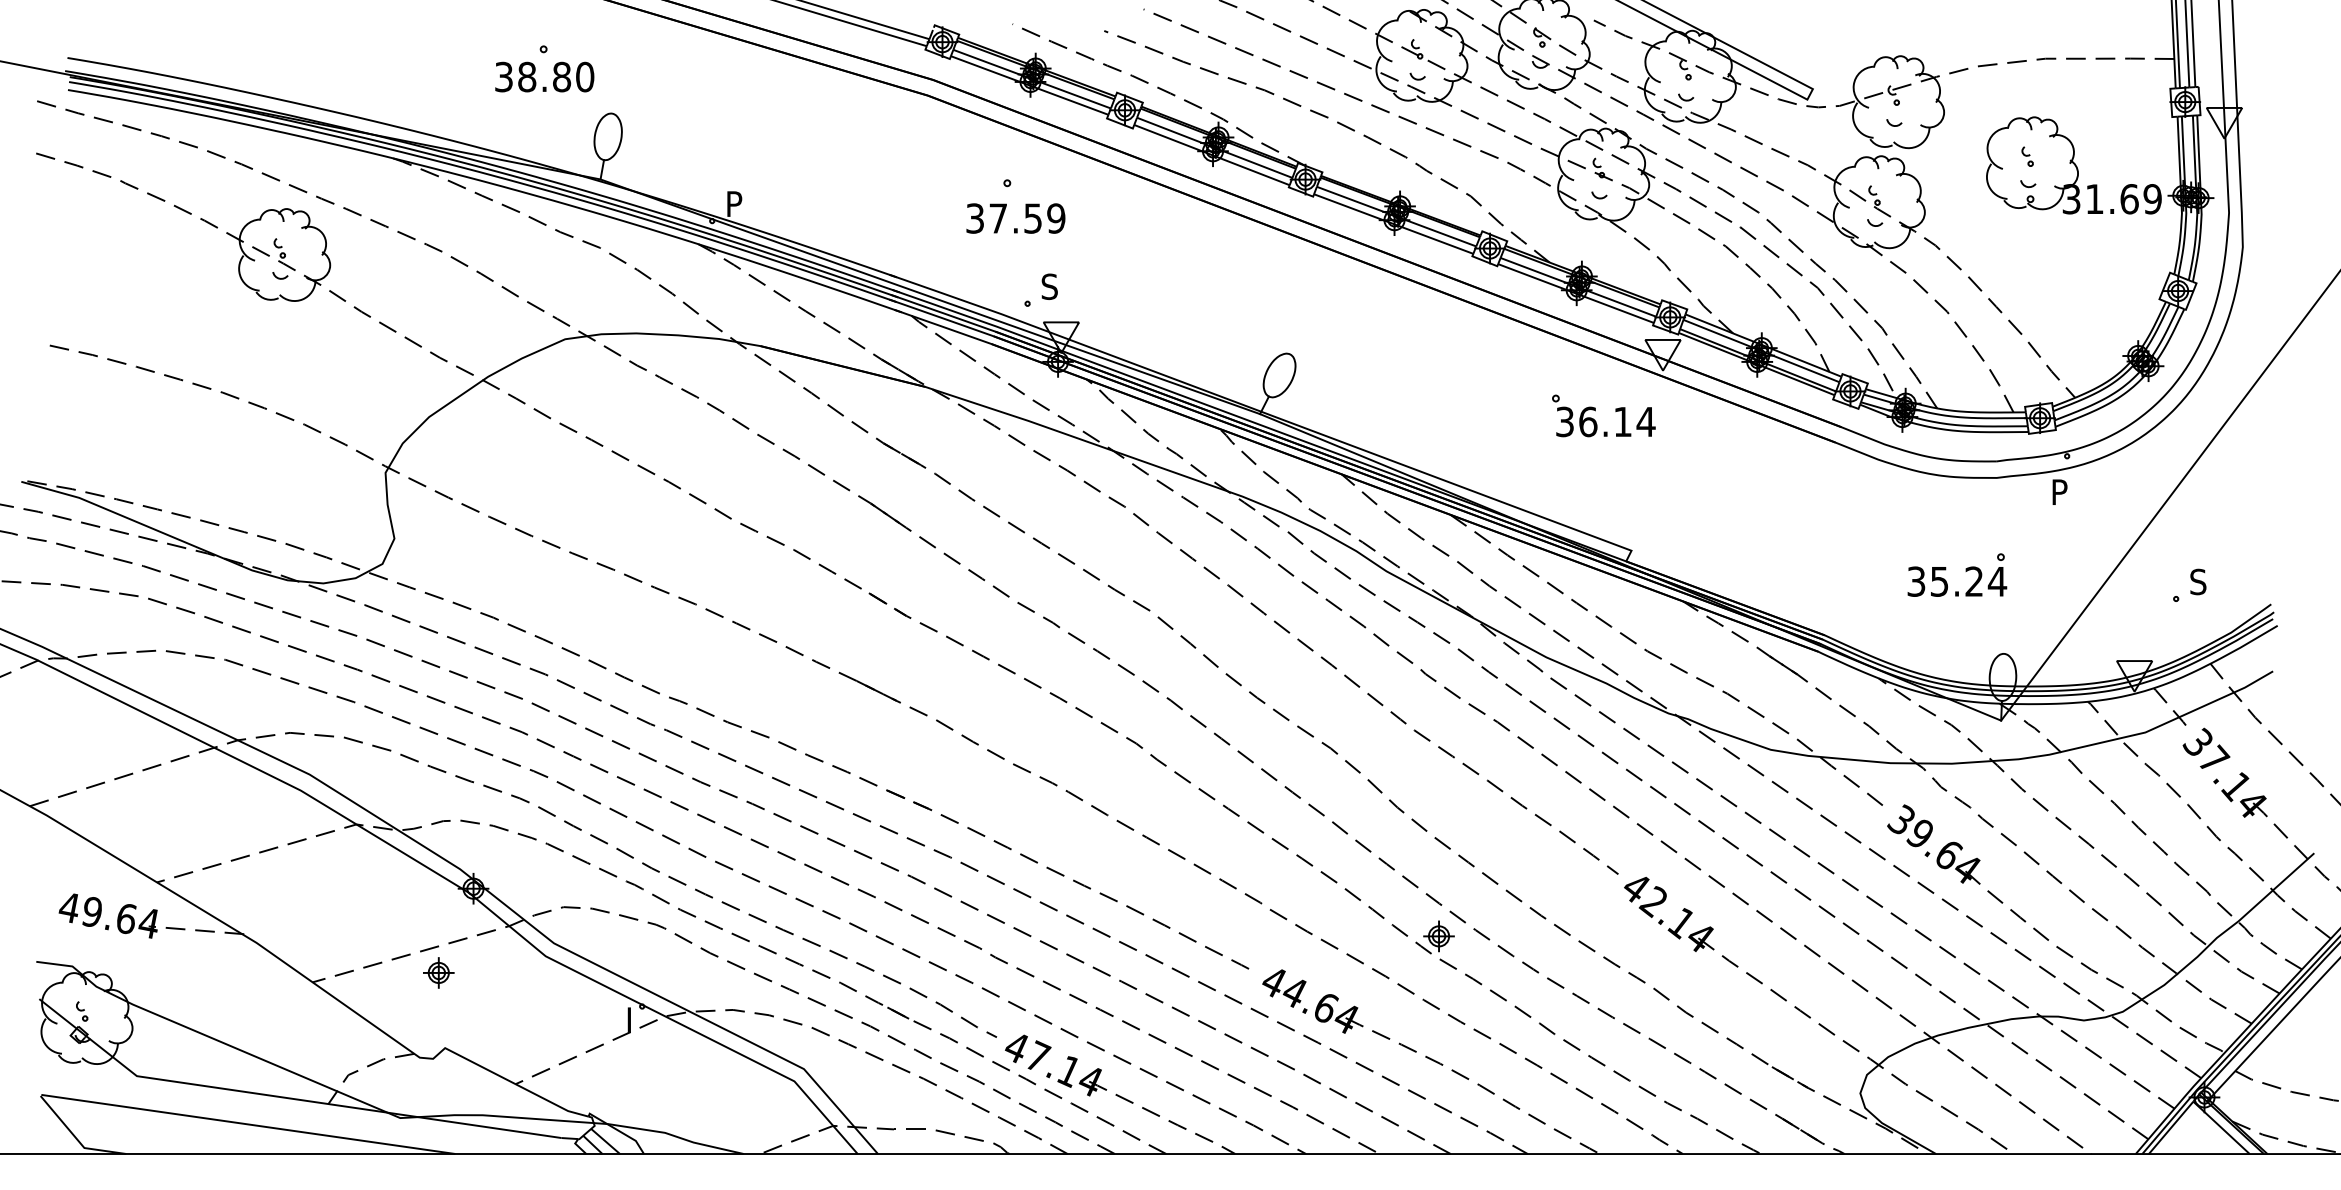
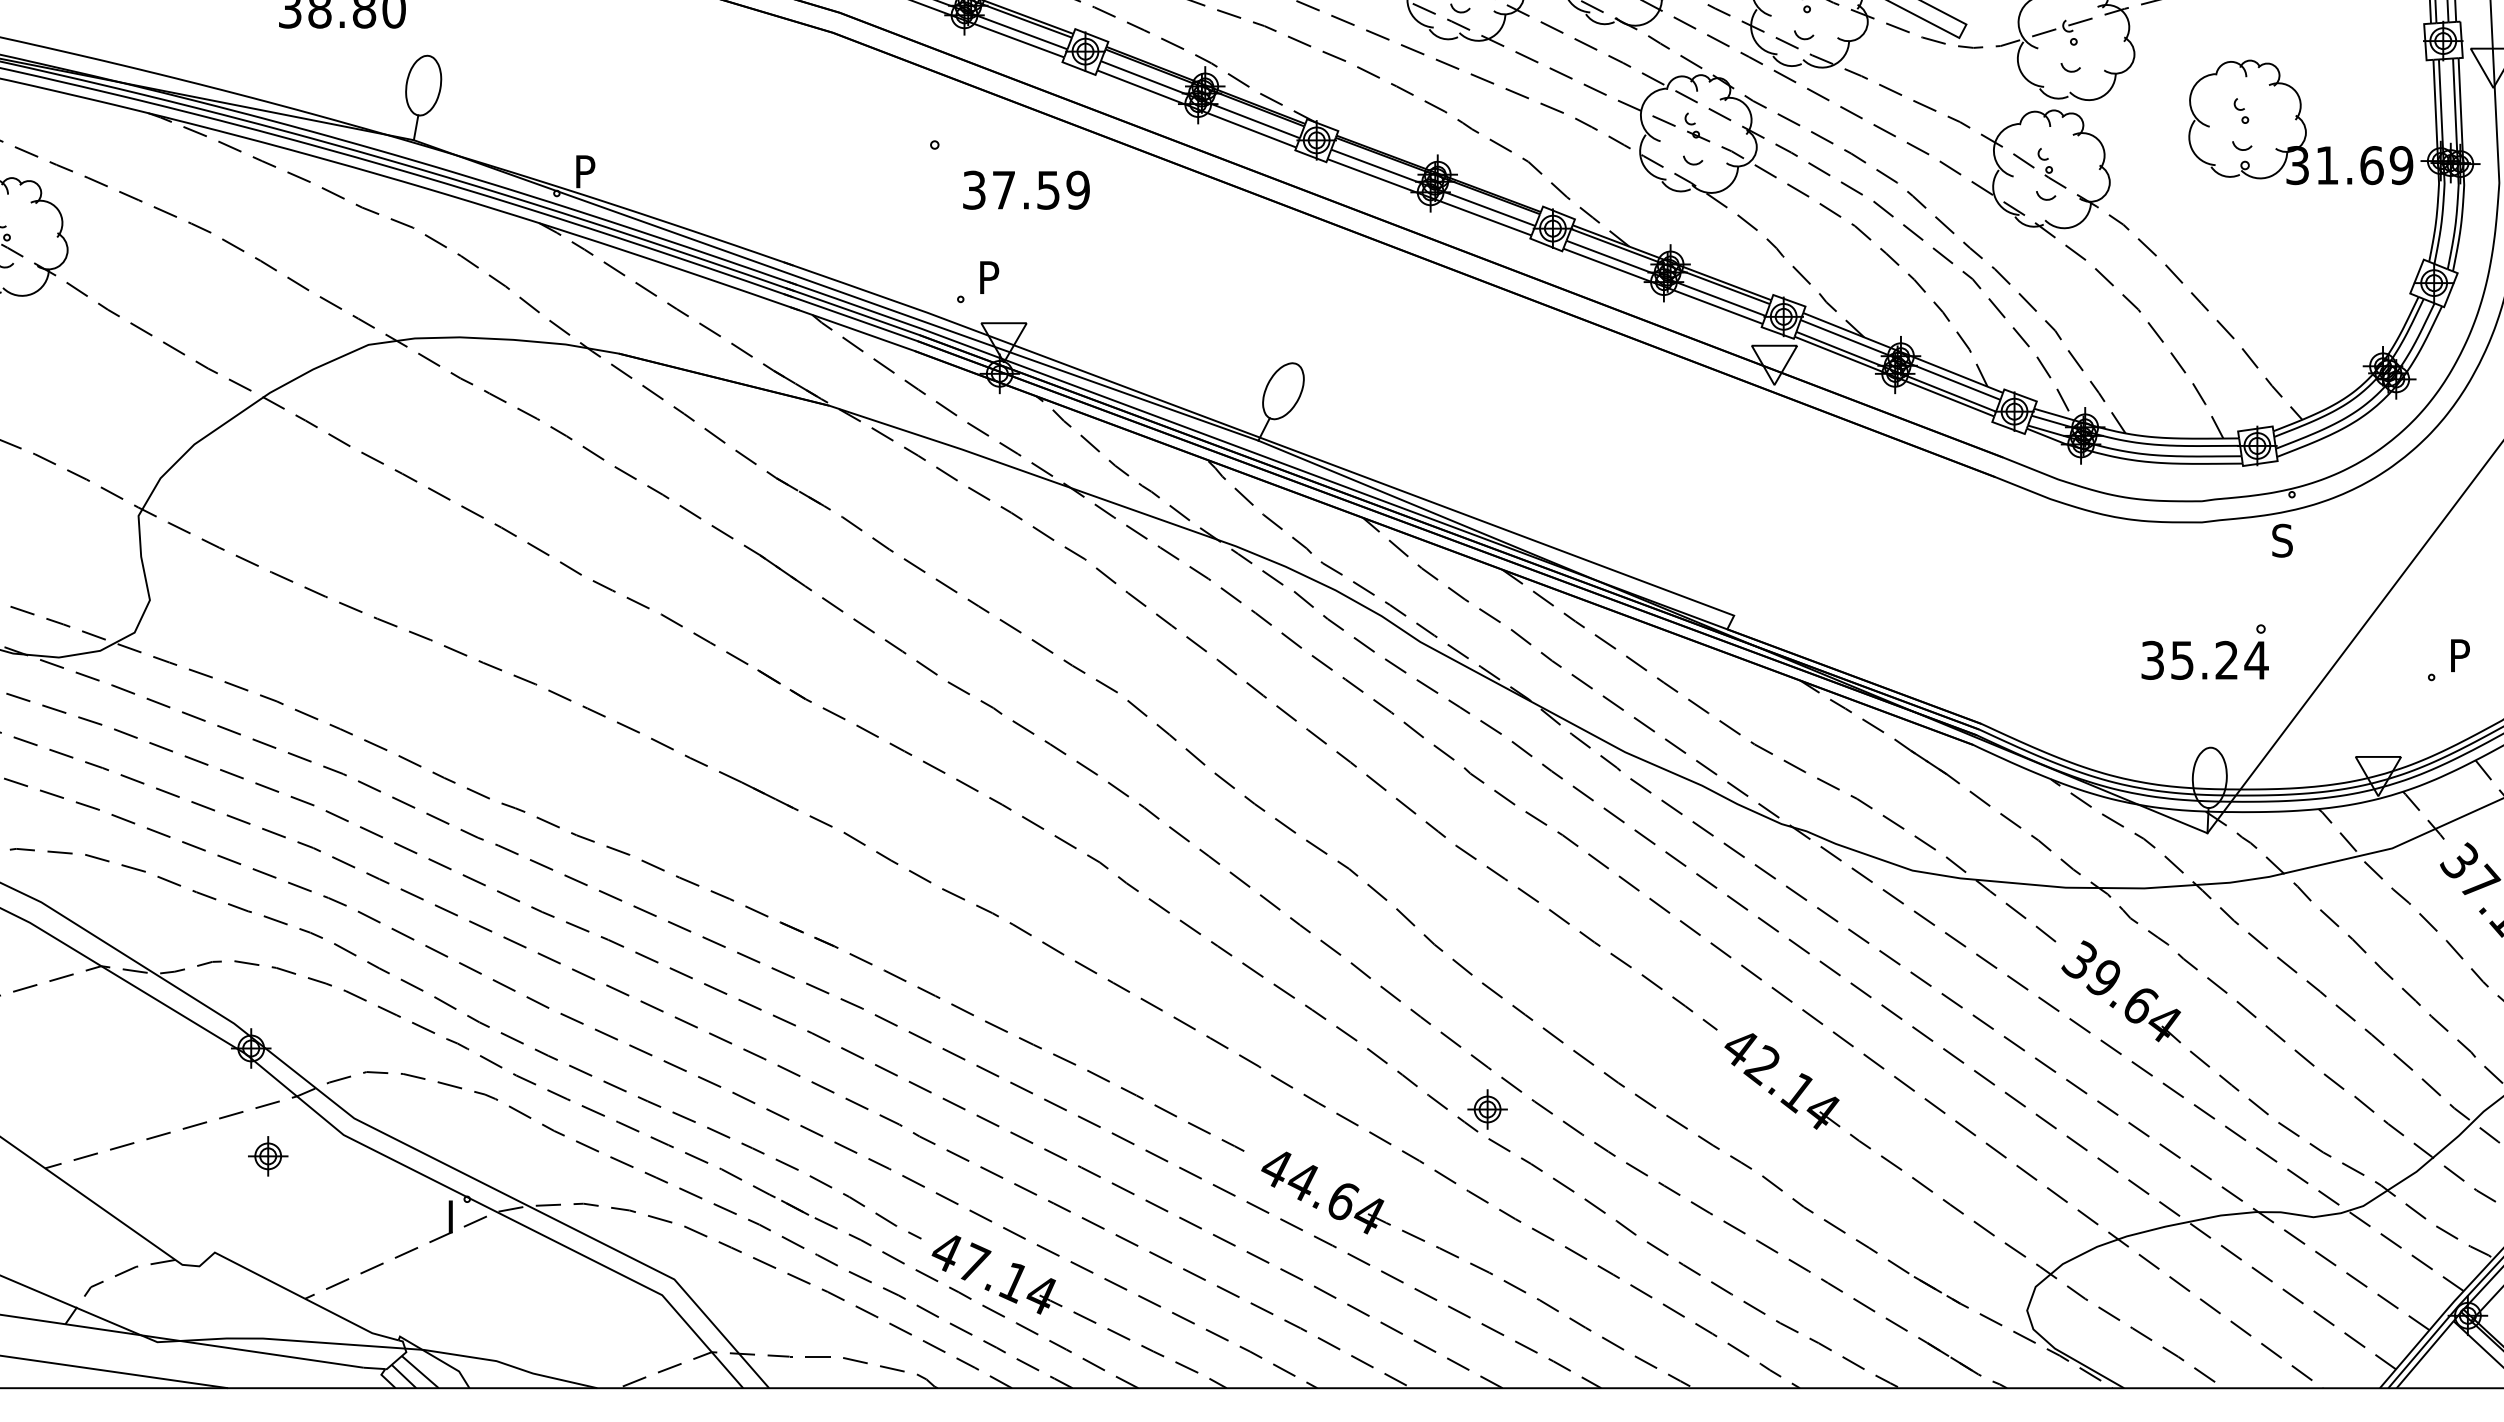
text: (1015, 218) -> (1025, 190), moved
text: (1049, 286) -> (988, 277), S -> P
part: (1595, 411) -> (1688, 437), removed
text: (2059, 492) -> (2282, 541), P -> S
part: (1965, 571) -> (2215, 647), moved
text: (2198, 581) -> (2460, 655), S -> P
part: (438, 972) -> (267, 1155), moved

